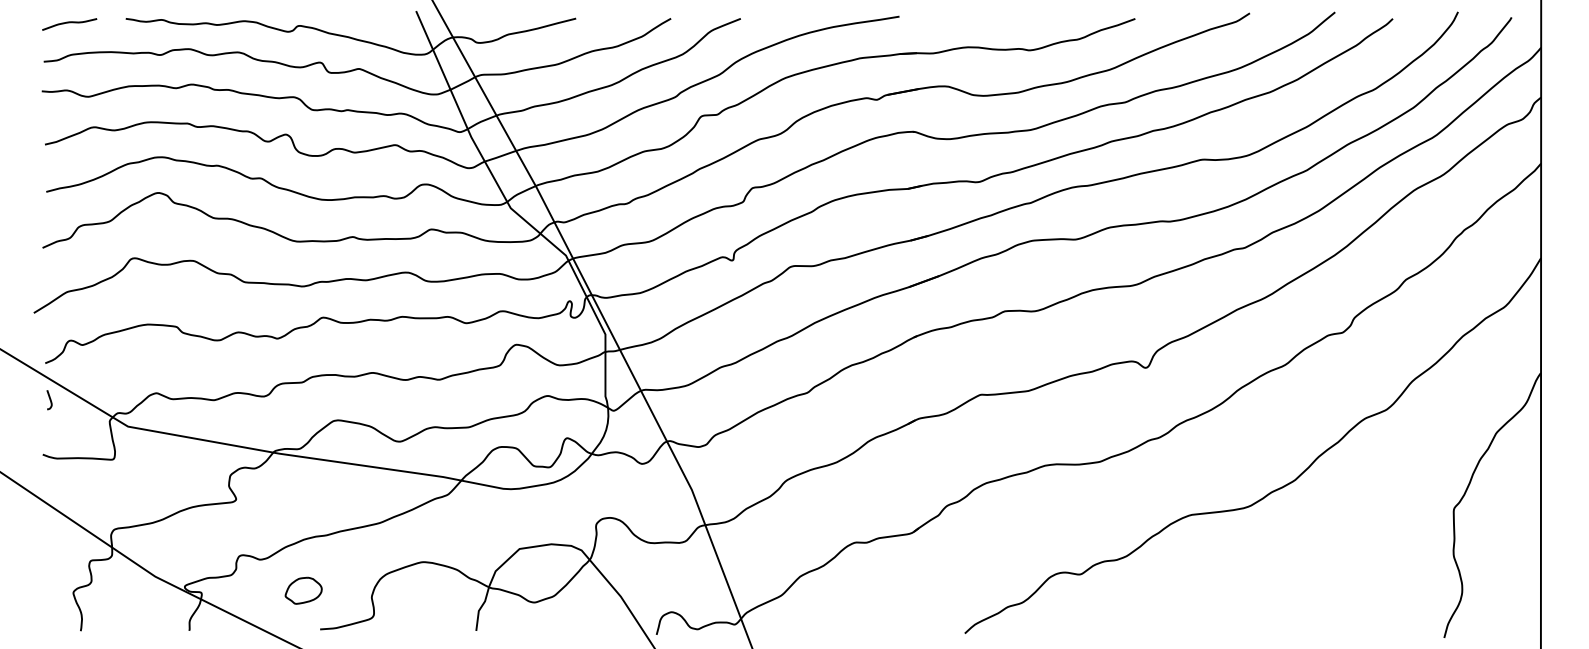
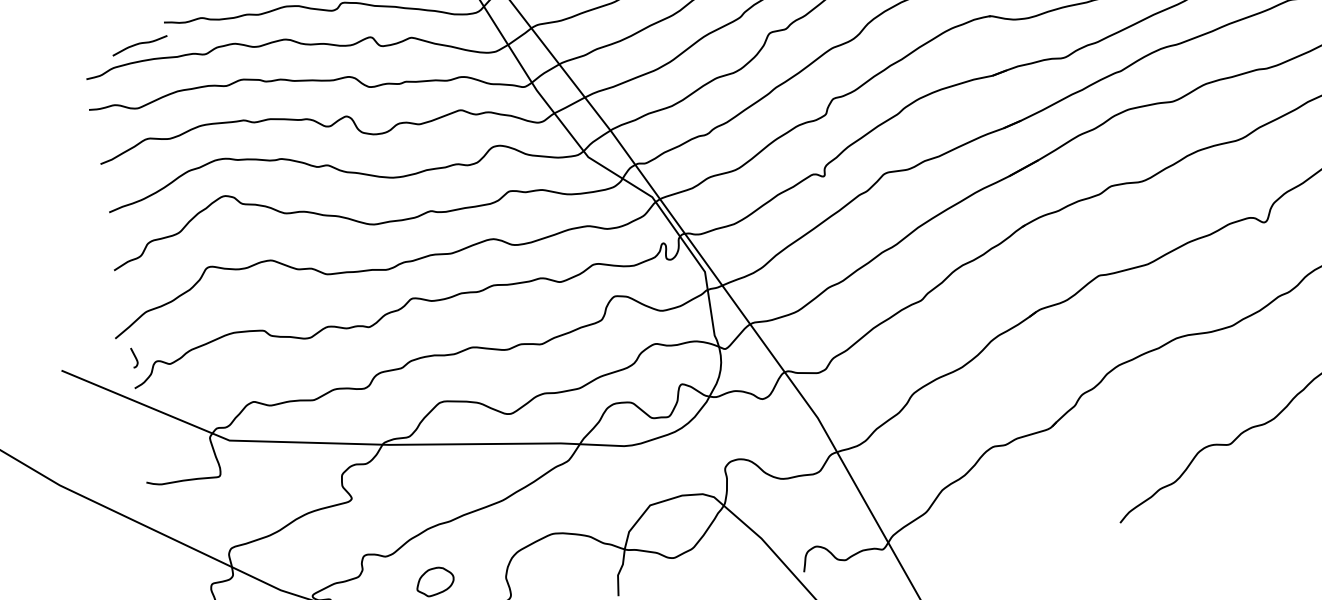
curve: (69, 23) -> (139, 44), moved
curve: (49, 400) -> (134, 358), moved

